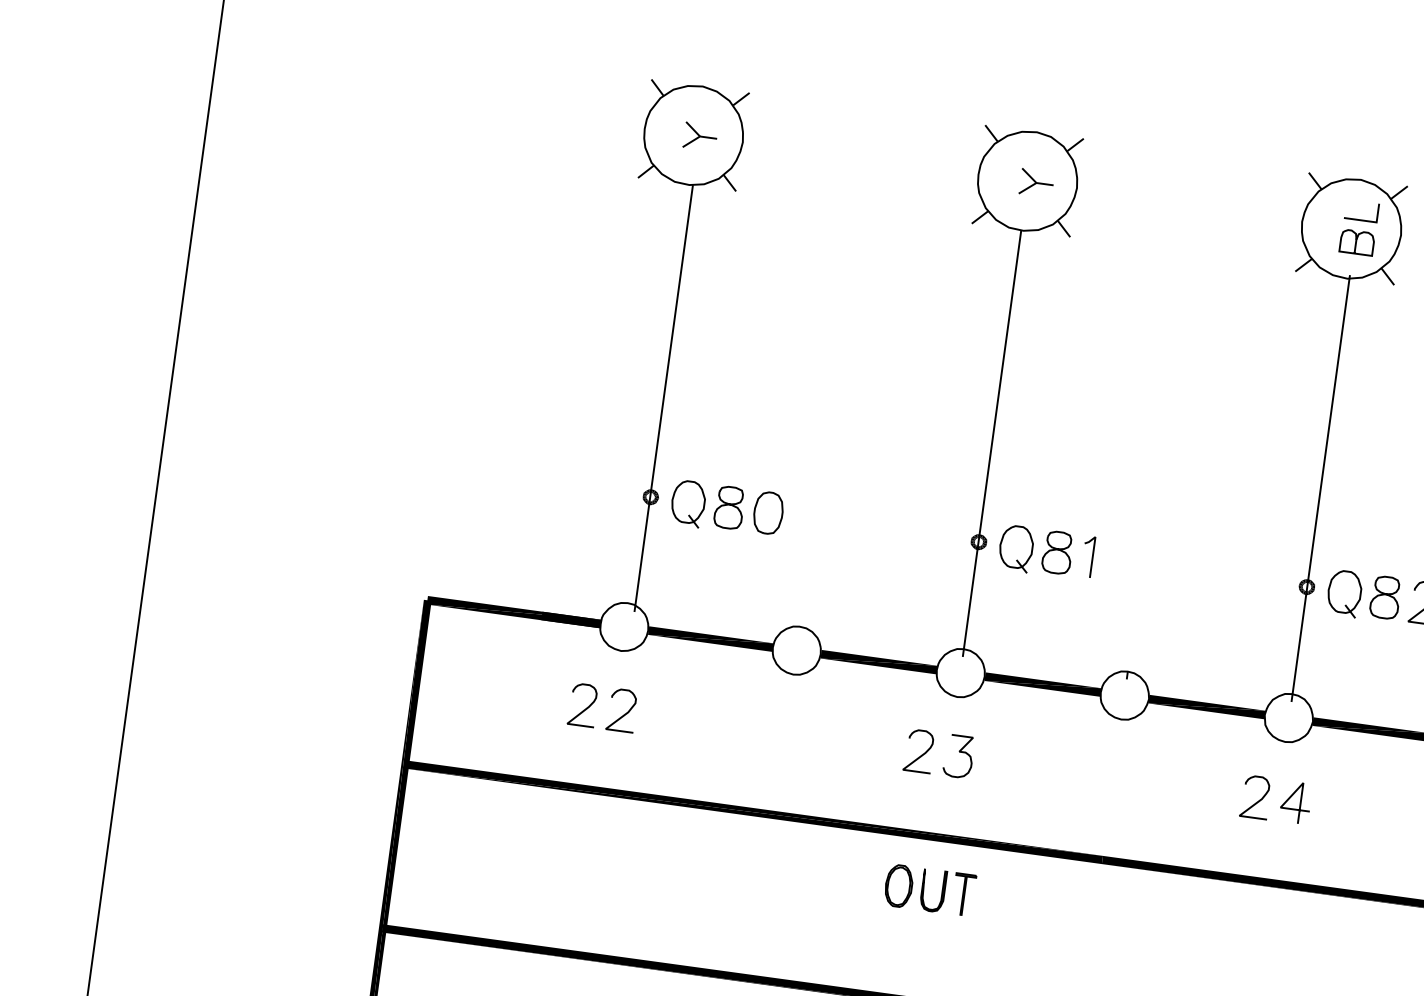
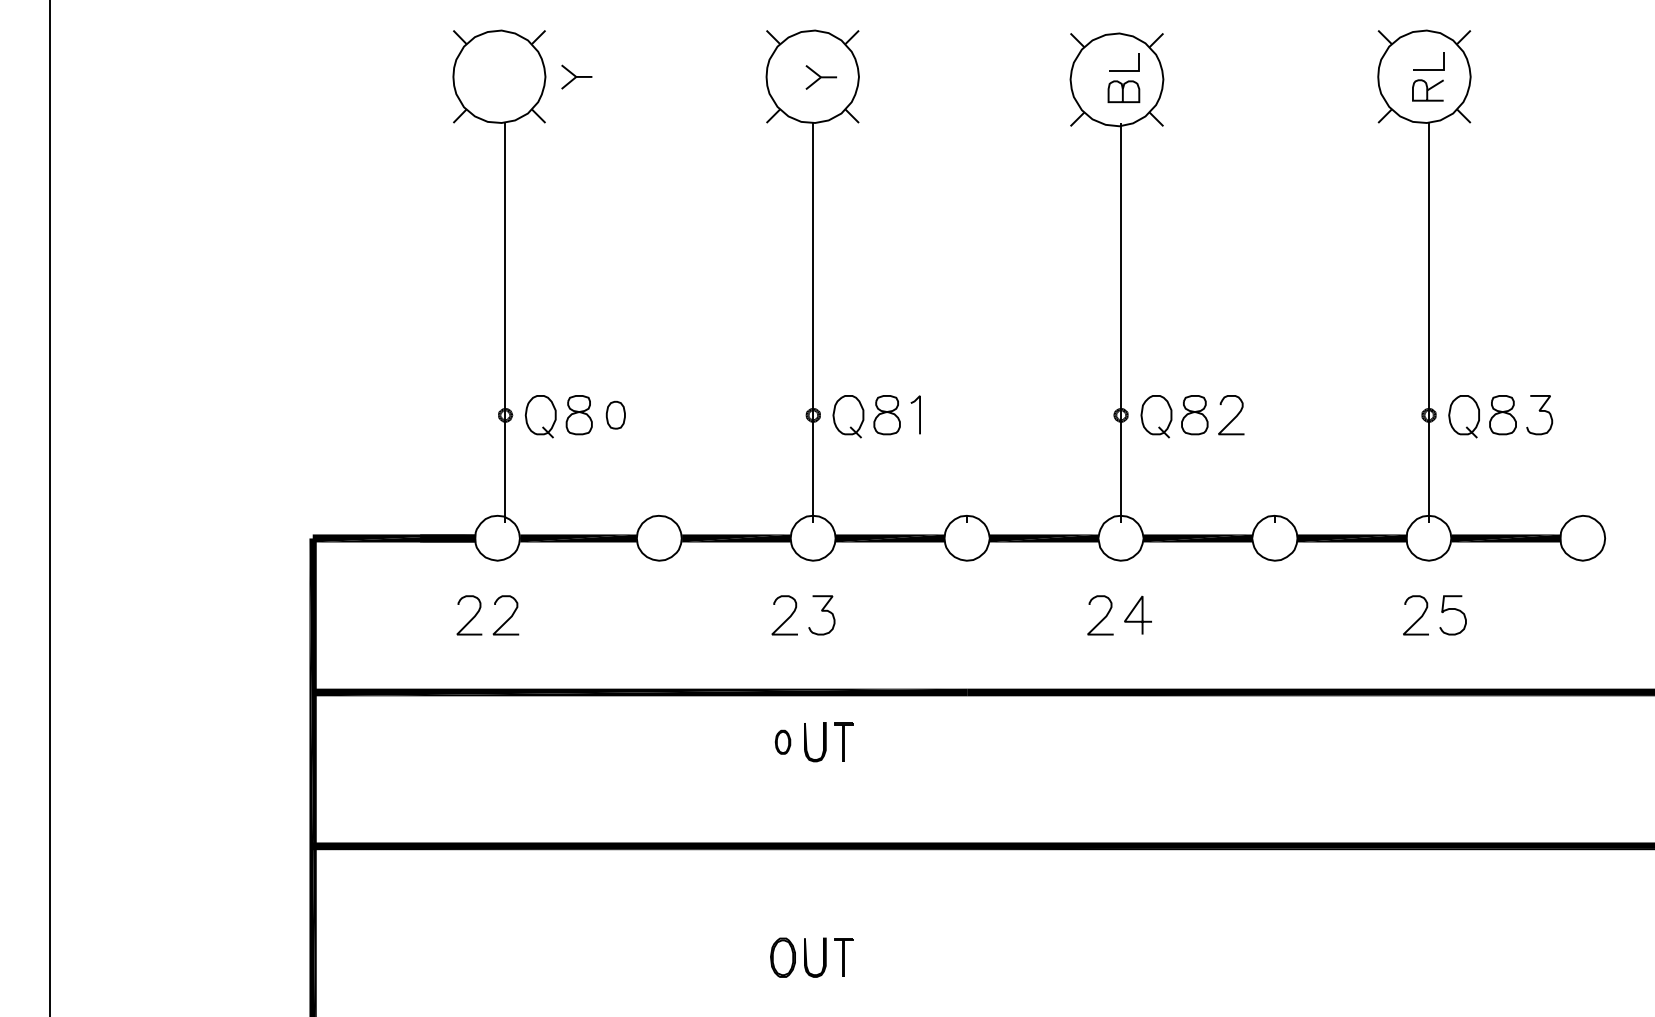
part: (700, 136) -> (576, 76), moved
part: (768, 513) -> (615, 415), size x0.7
part: (898, 886) -> (782, 742), size x0.6

